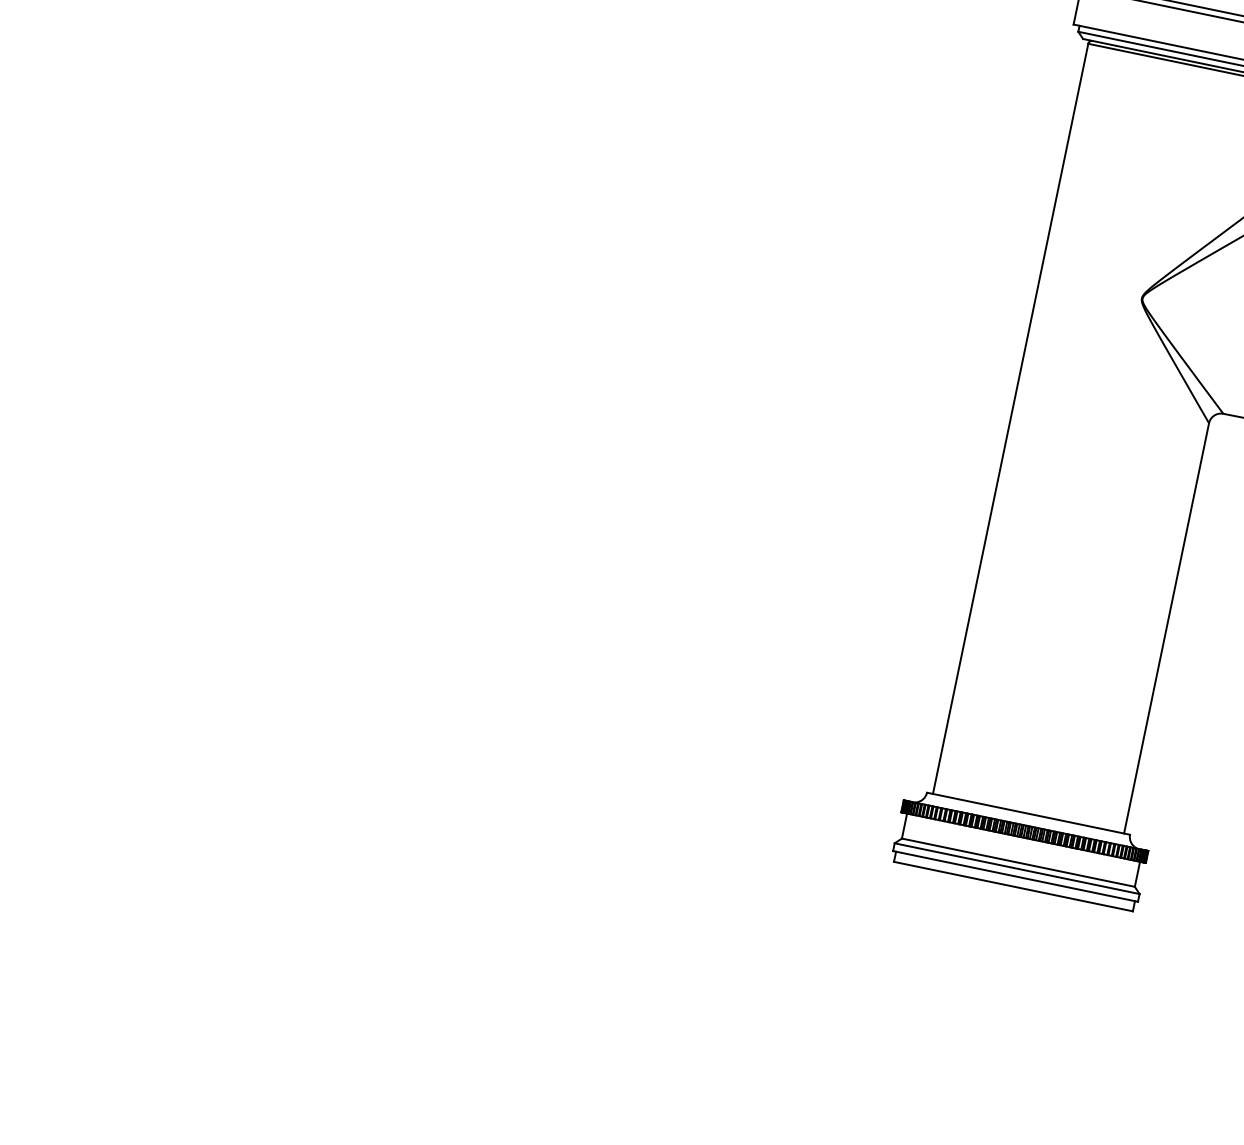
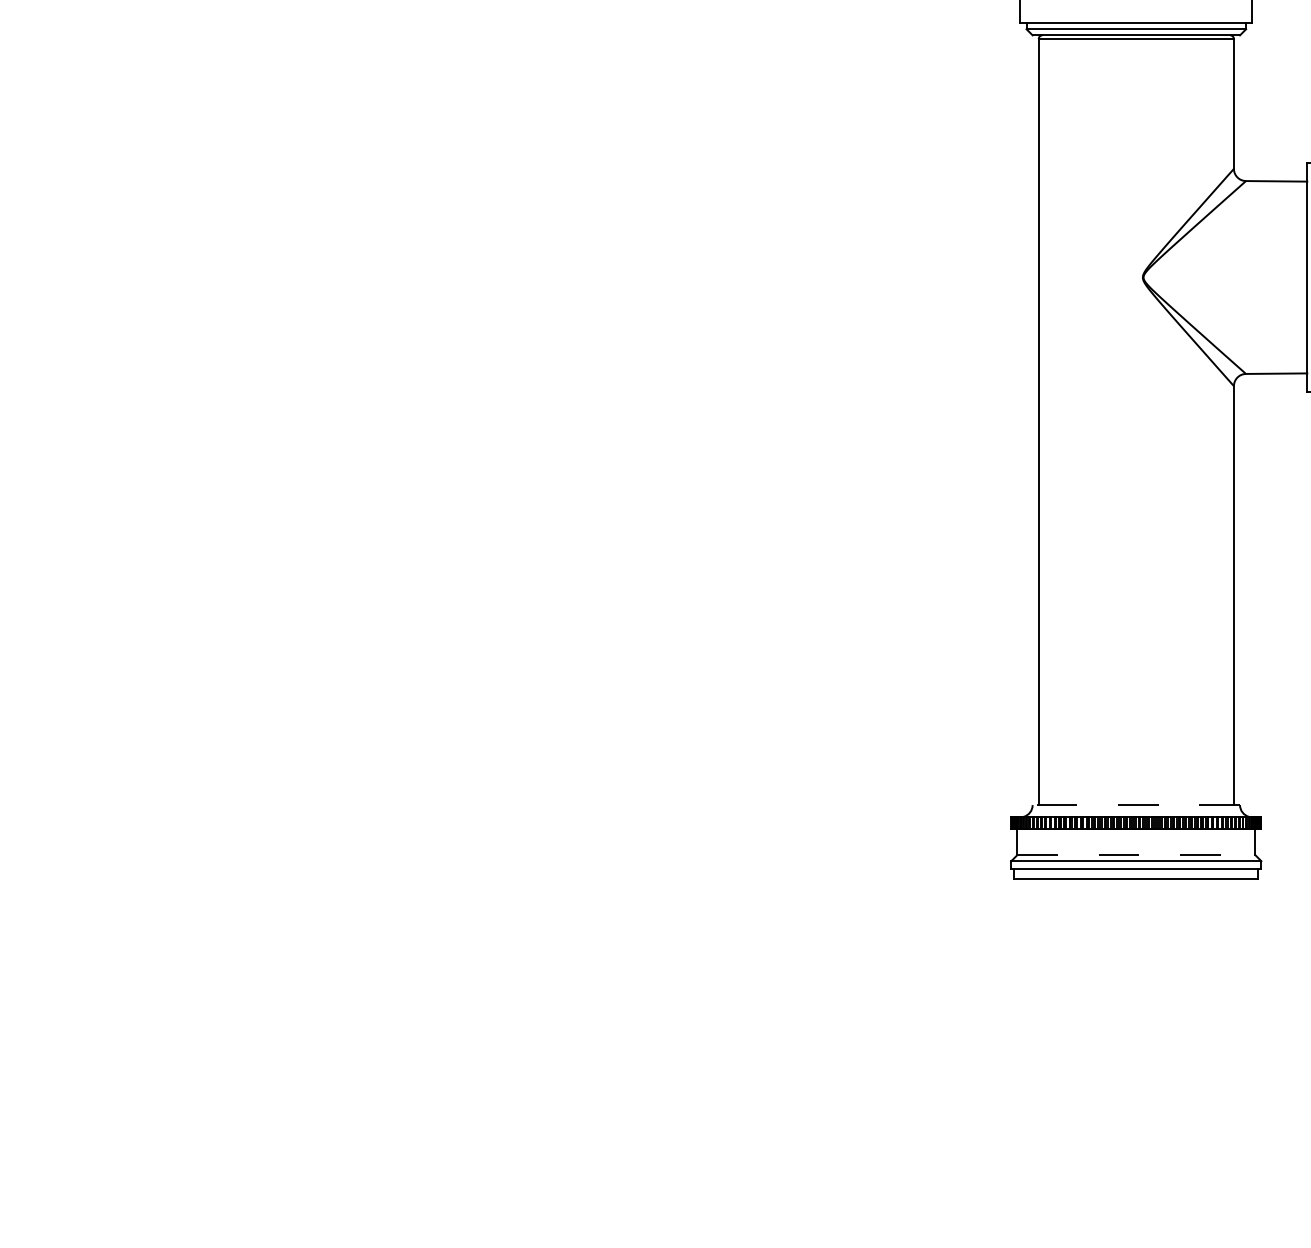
line: (1028, 814) -> (1136, 805), solid -> dashed
line: (1018, 863) -> (1136, 855), solid -> dashed

